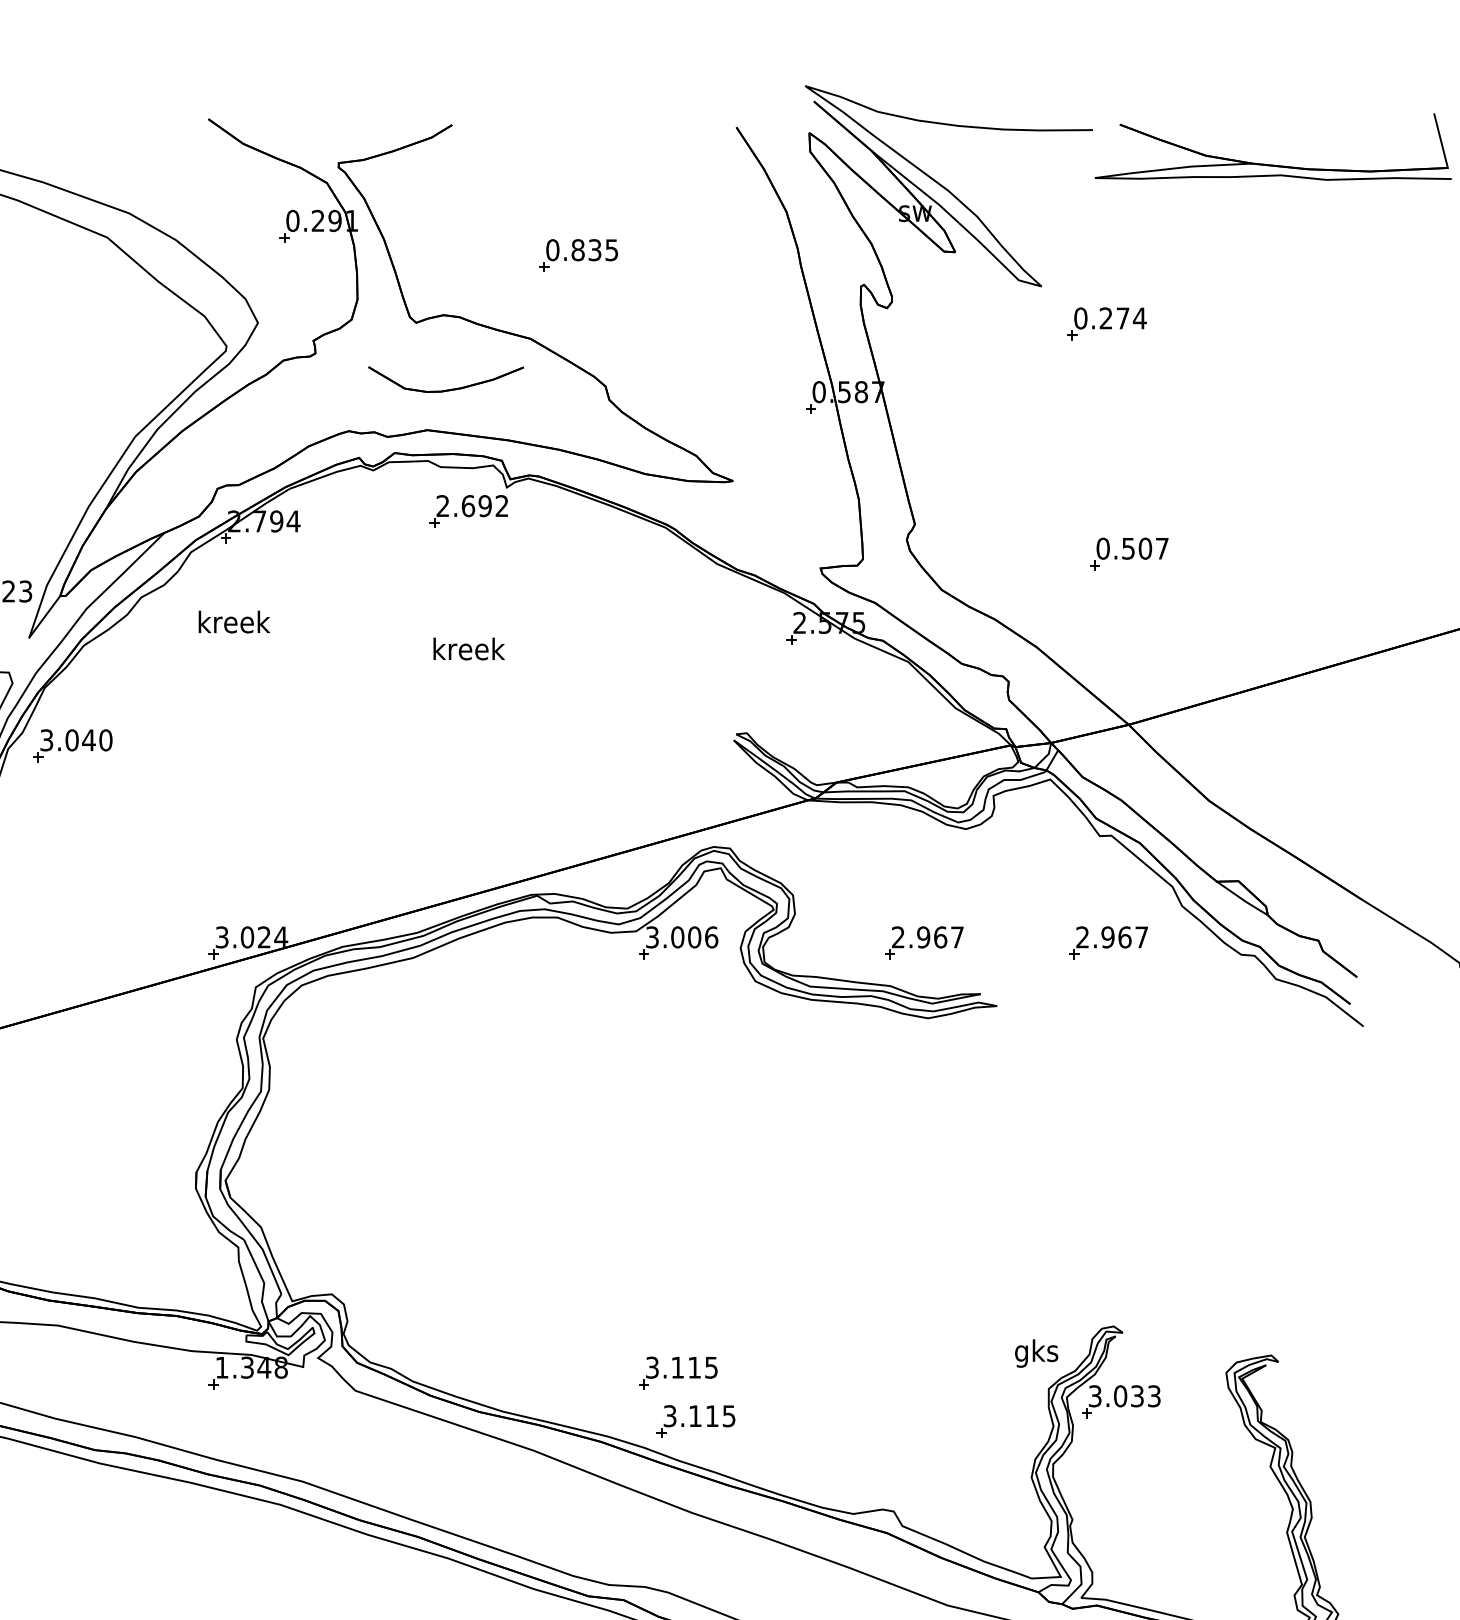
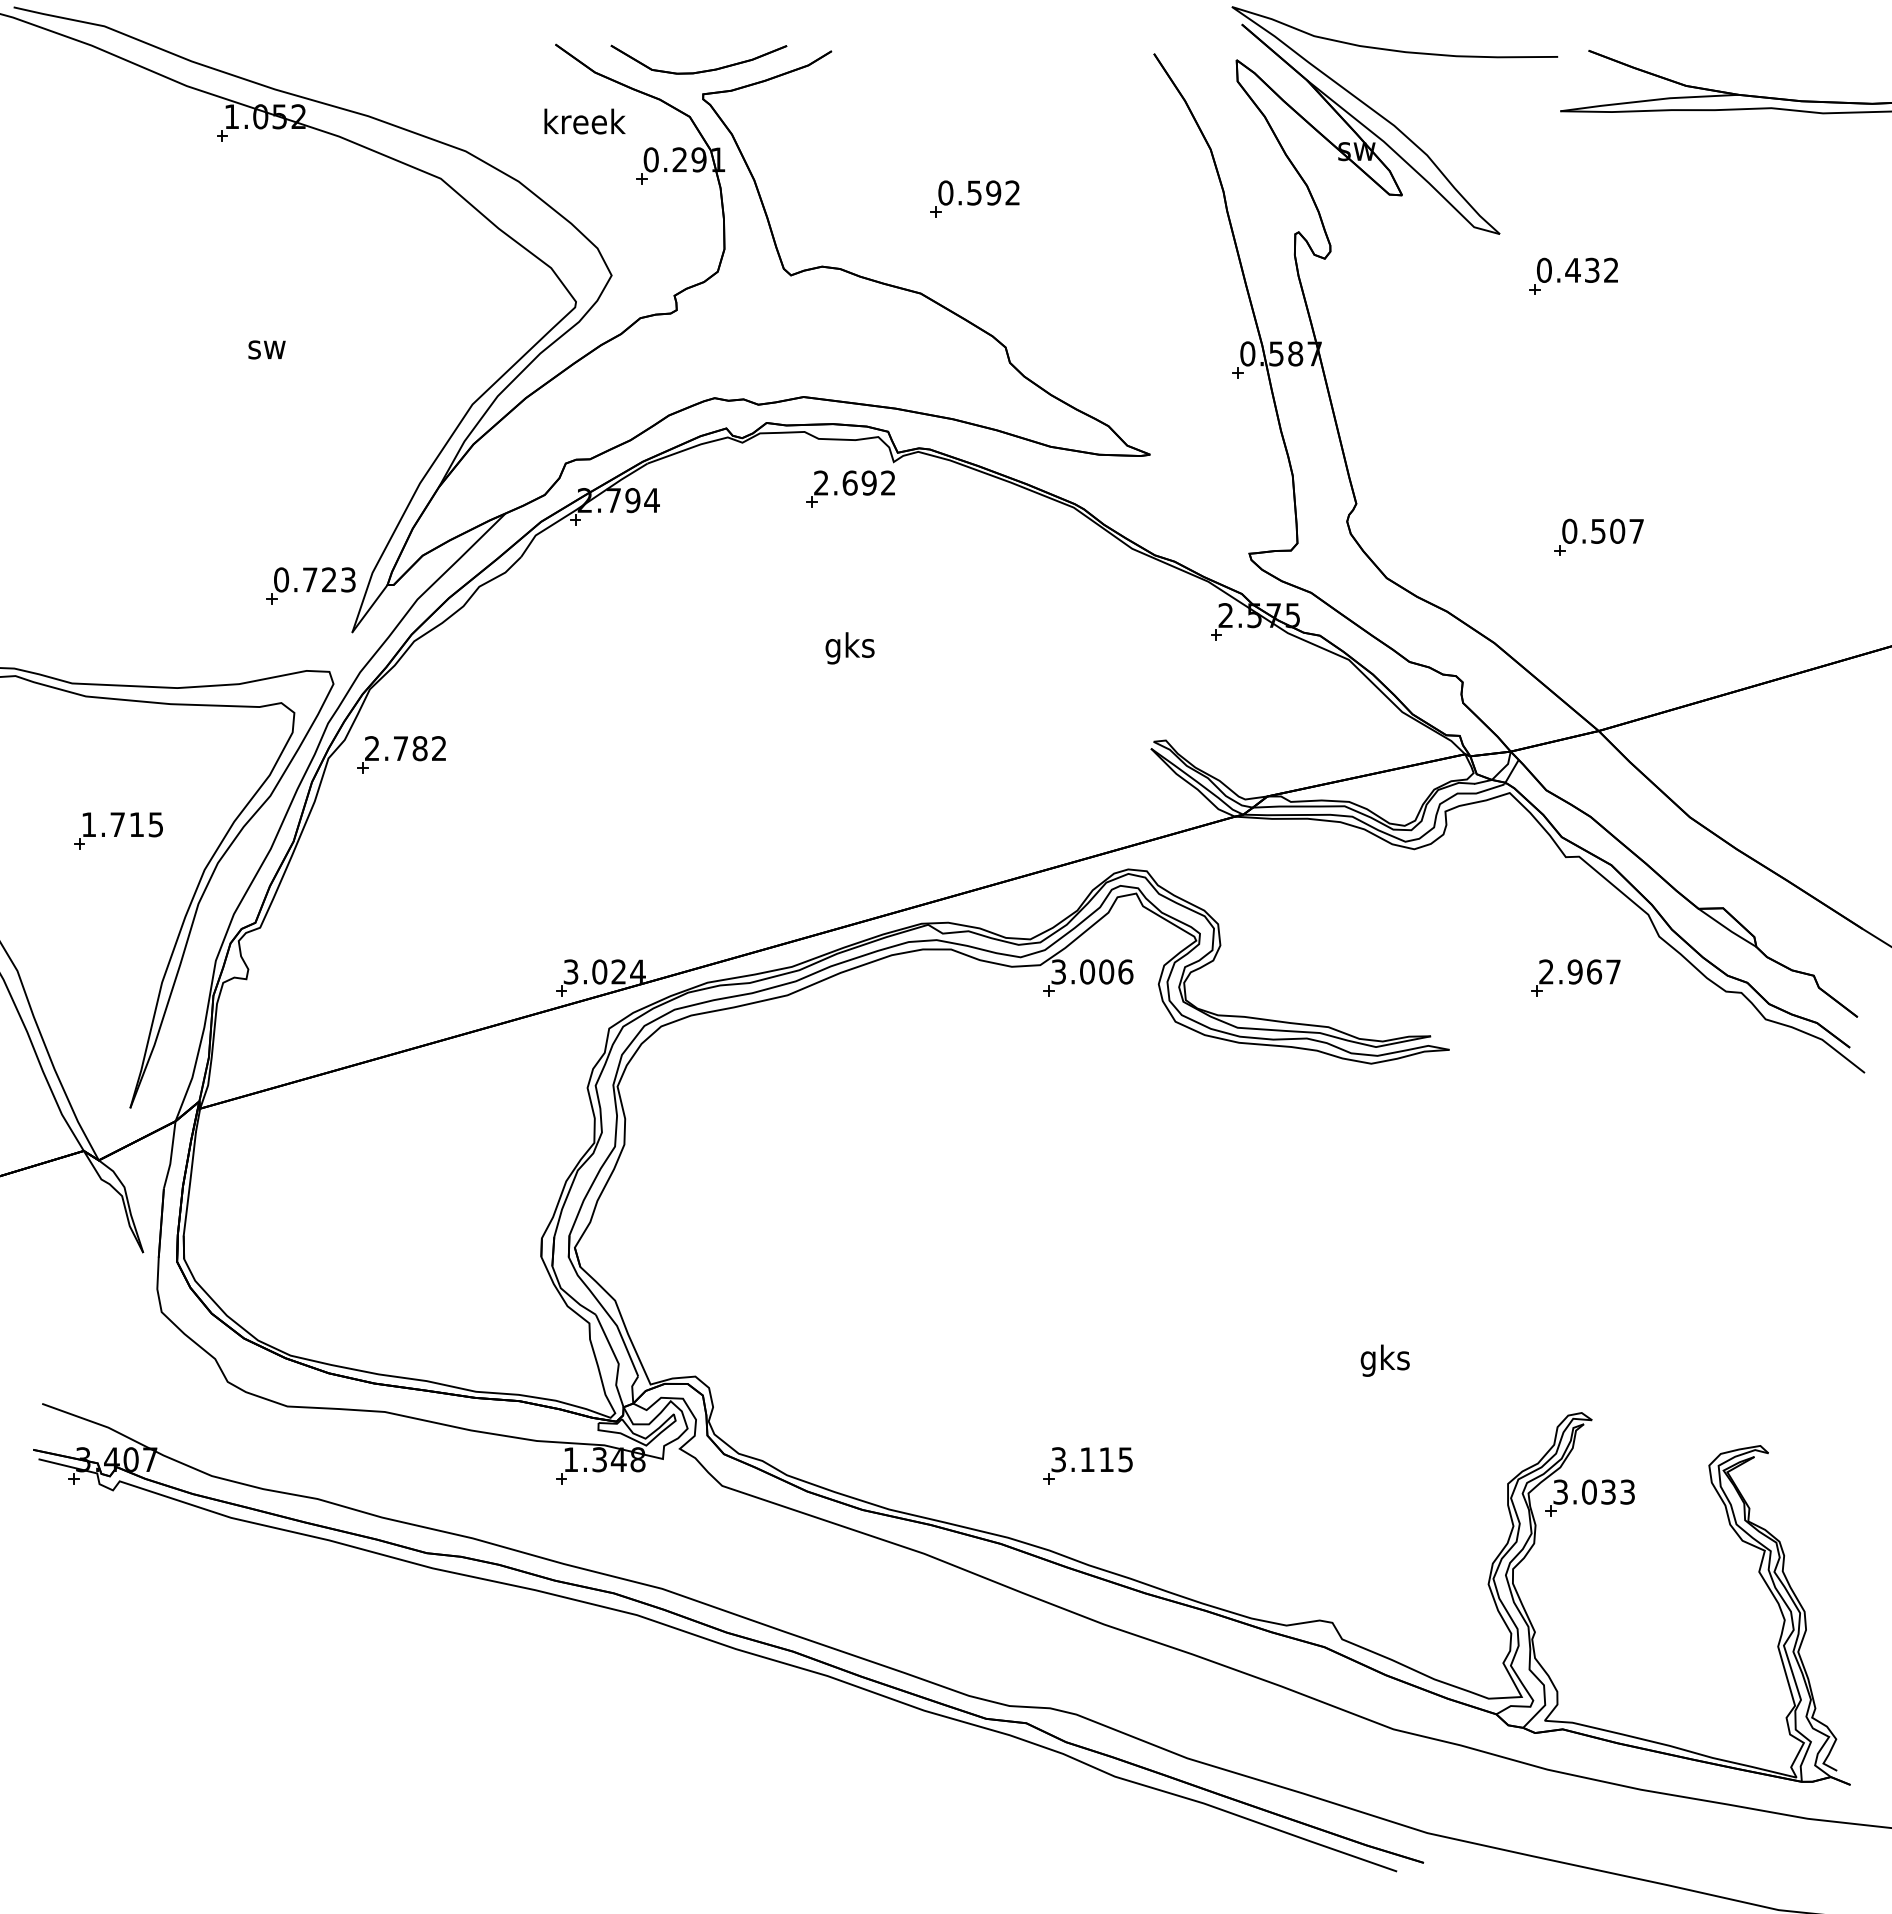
text: (594, 249) -> (993, 192), 0.835 -> 0.592
text: (1123, 317) -> (1592, 269), 0.274 -> 0.432
part: (449, 389) -> (702, 70), moved
text: (234, 622) -> (584, 121), moved
text: (468, 652) -> (850, 648), kreek -> gks
text: (76, 740) -> (405, 748), 3.040 -> 2.782
part: (923, 942) -> (1366, 977), removed
text: (1035, 1353) -> (1384, 1360), moved
part: (695, 1421) -> (1107, 1520), removed

